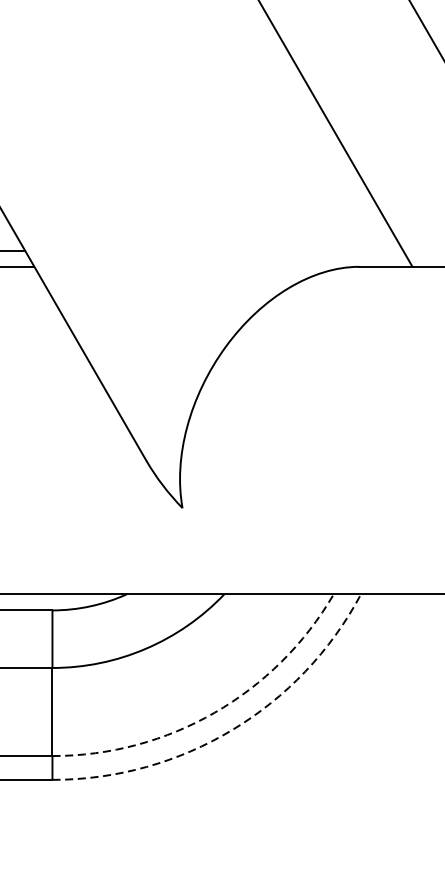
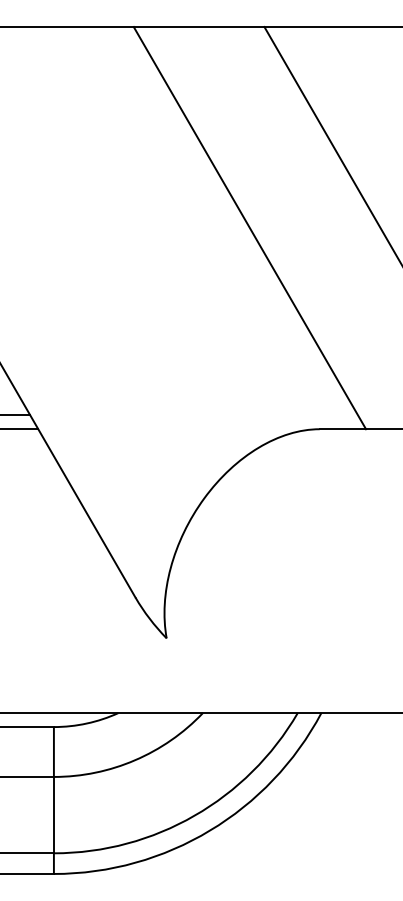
arc: (214, 712) -> (194, 815), dashed -> solid
arc: (231, 729) -> (209, 830), dashed -> solid

